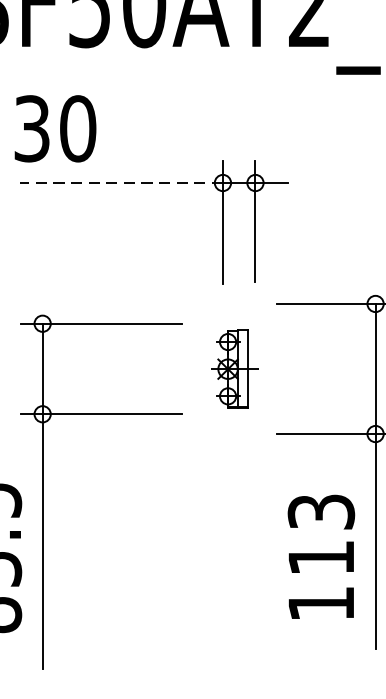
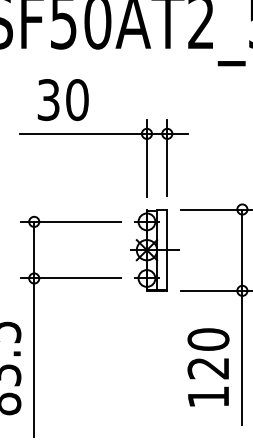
text: (54, 127) -> (62, 99), moved
line: (121, 182) -> (83, 133), dashed -> solid
part: (235, 369) -> (154, 250), size x1.67
text: (321, 534) -> (208, 353), 113 -> 120

